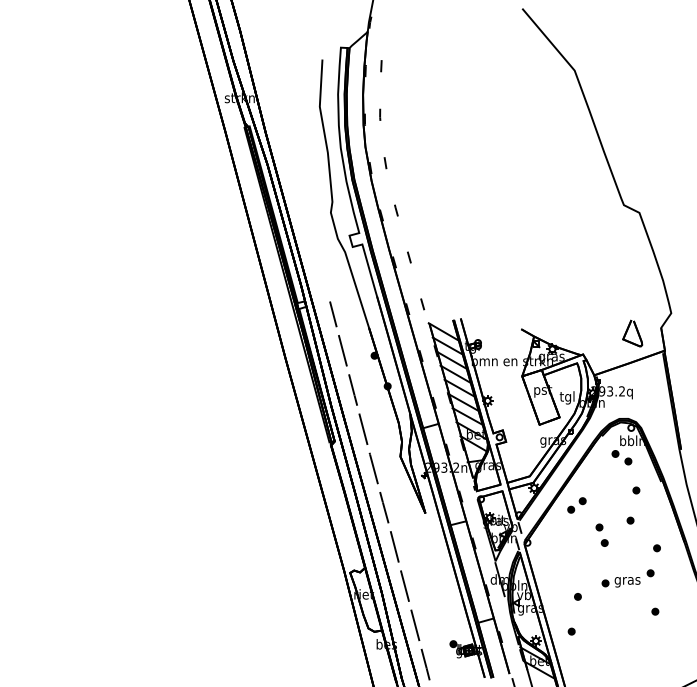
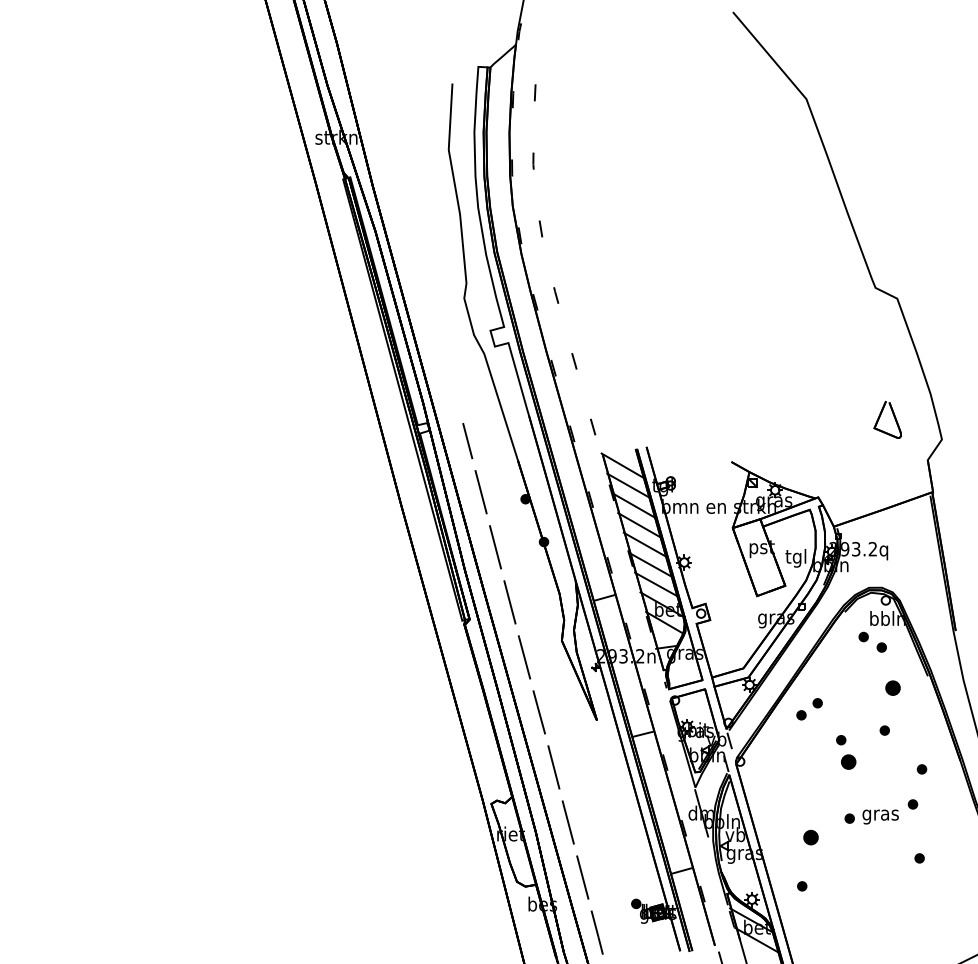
part: (636, 331) -> (893, 416), moved
part: (636, 490) -> (892, 688), size x1.6
part: (604, 542) -> (848, 761), size x1.6
part: (577, 596) -> (810, 837), size x1.6

